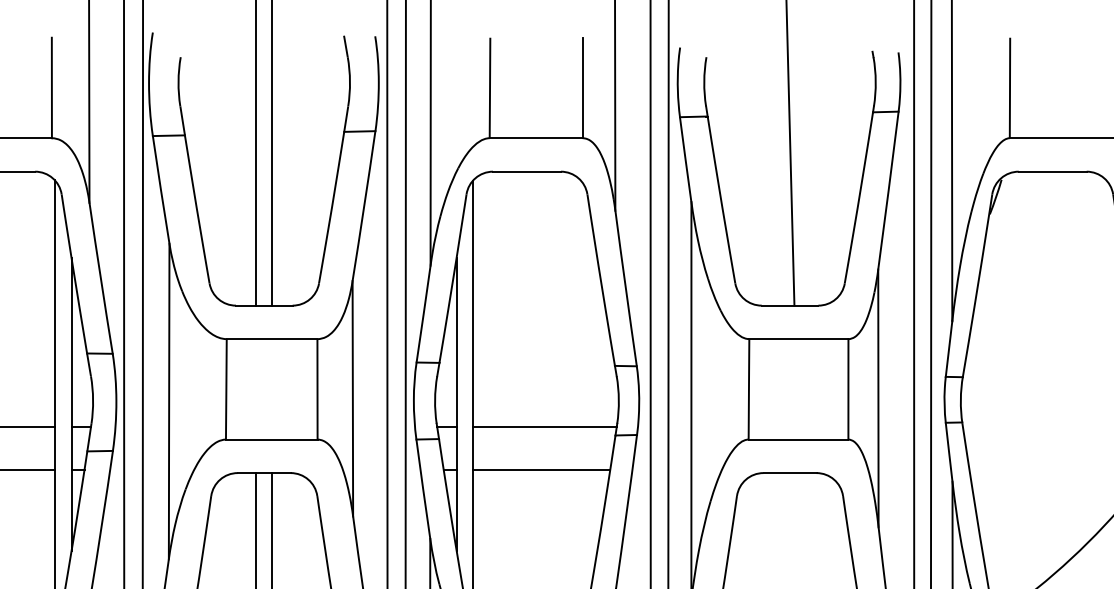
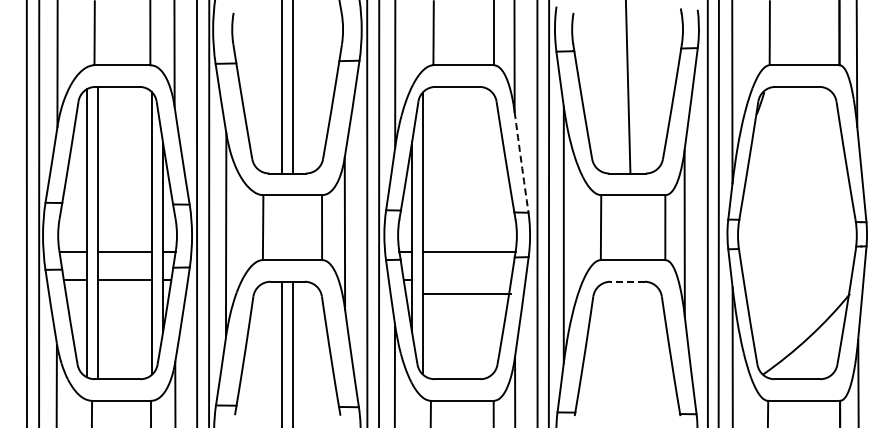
arc: (625, 288) -> (521, 162), solid -> dashed
line: (540, 469) -> (466, 293), moved
line: (789, 472) -> (627, 281), solid -> dashed

